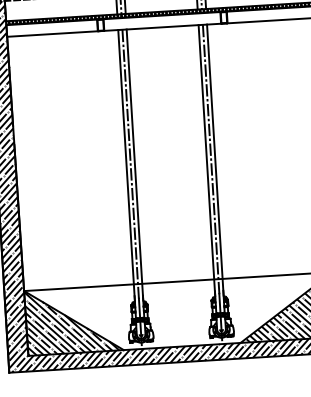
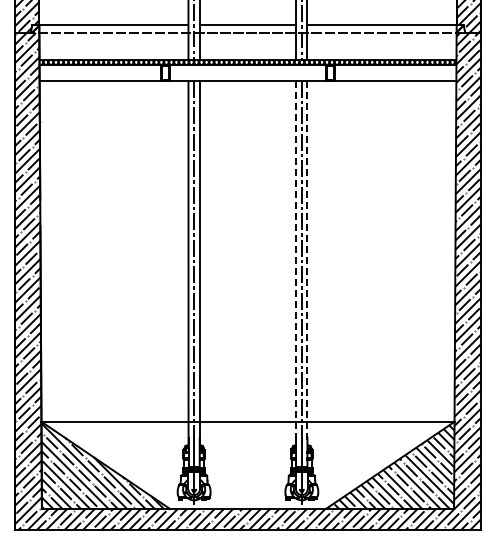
line: (207, 160) -> (296, 262), solid -> dashed
line: (215, 160) -> (307, 262), solid -> dashed

